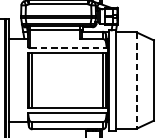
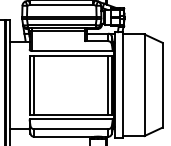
line: (68, 48) -> (72, 51), dashed -> solid
line: (136, 80) -> (144, 85), dashed -> solid

